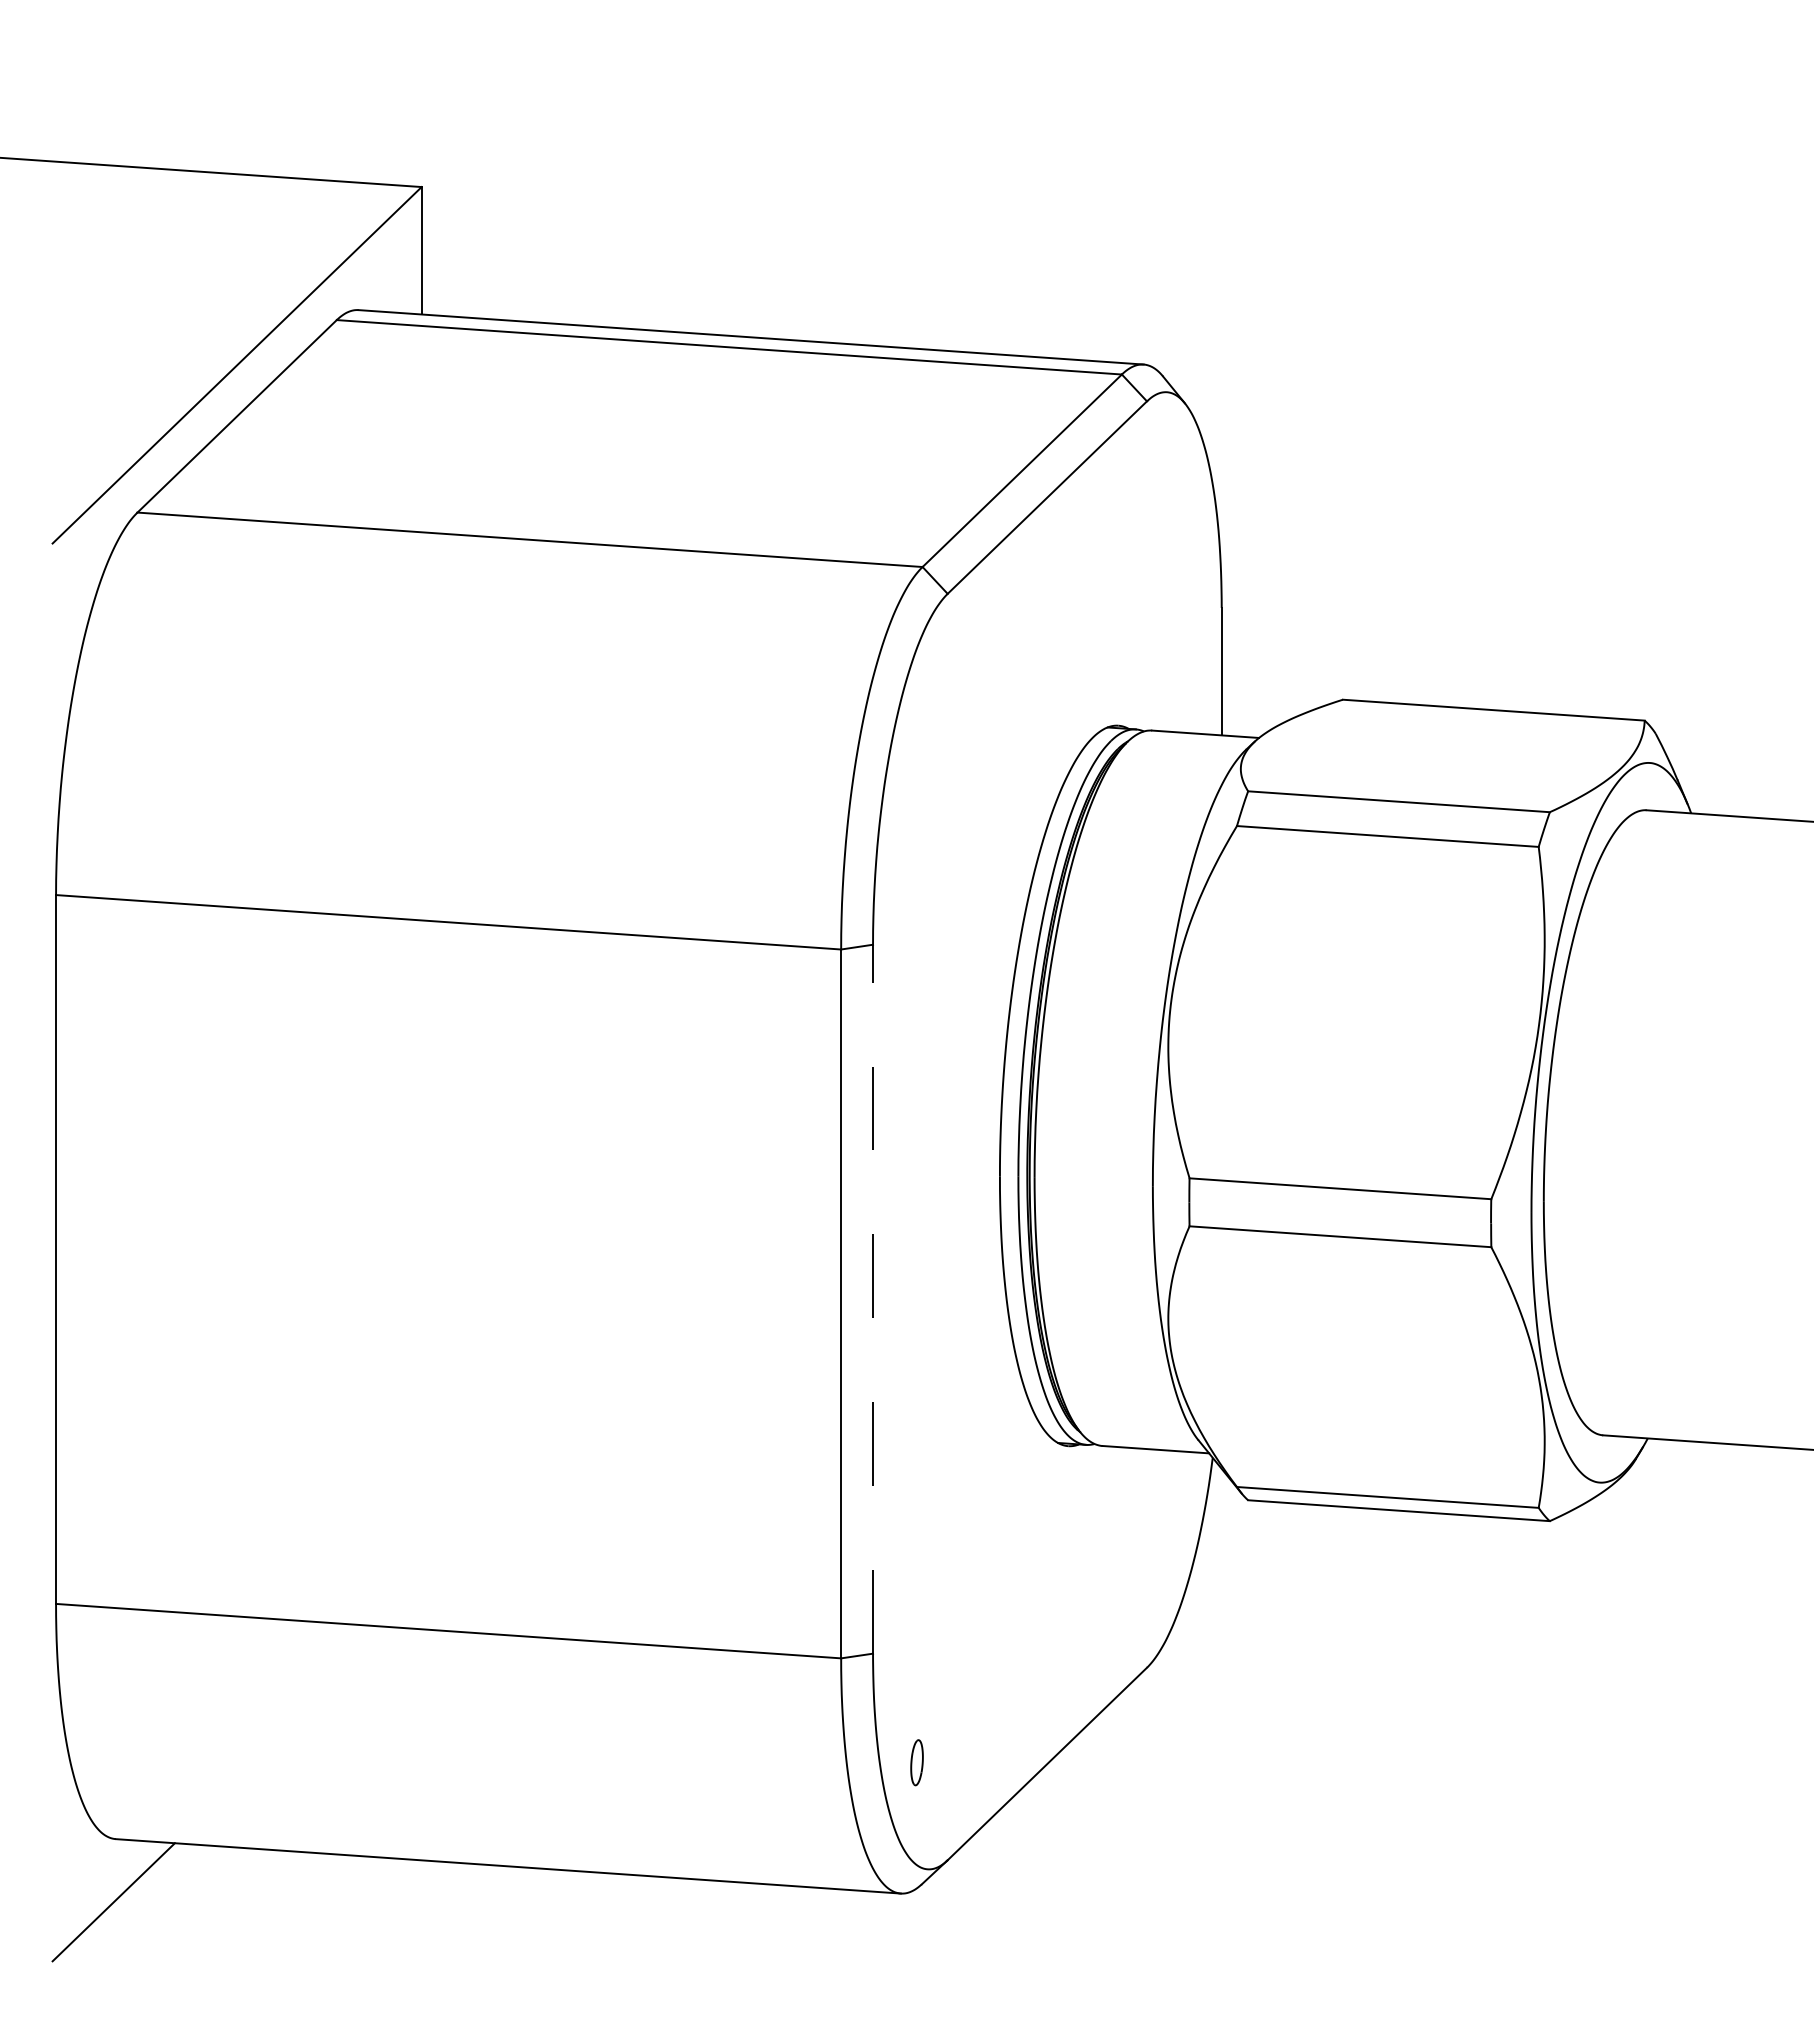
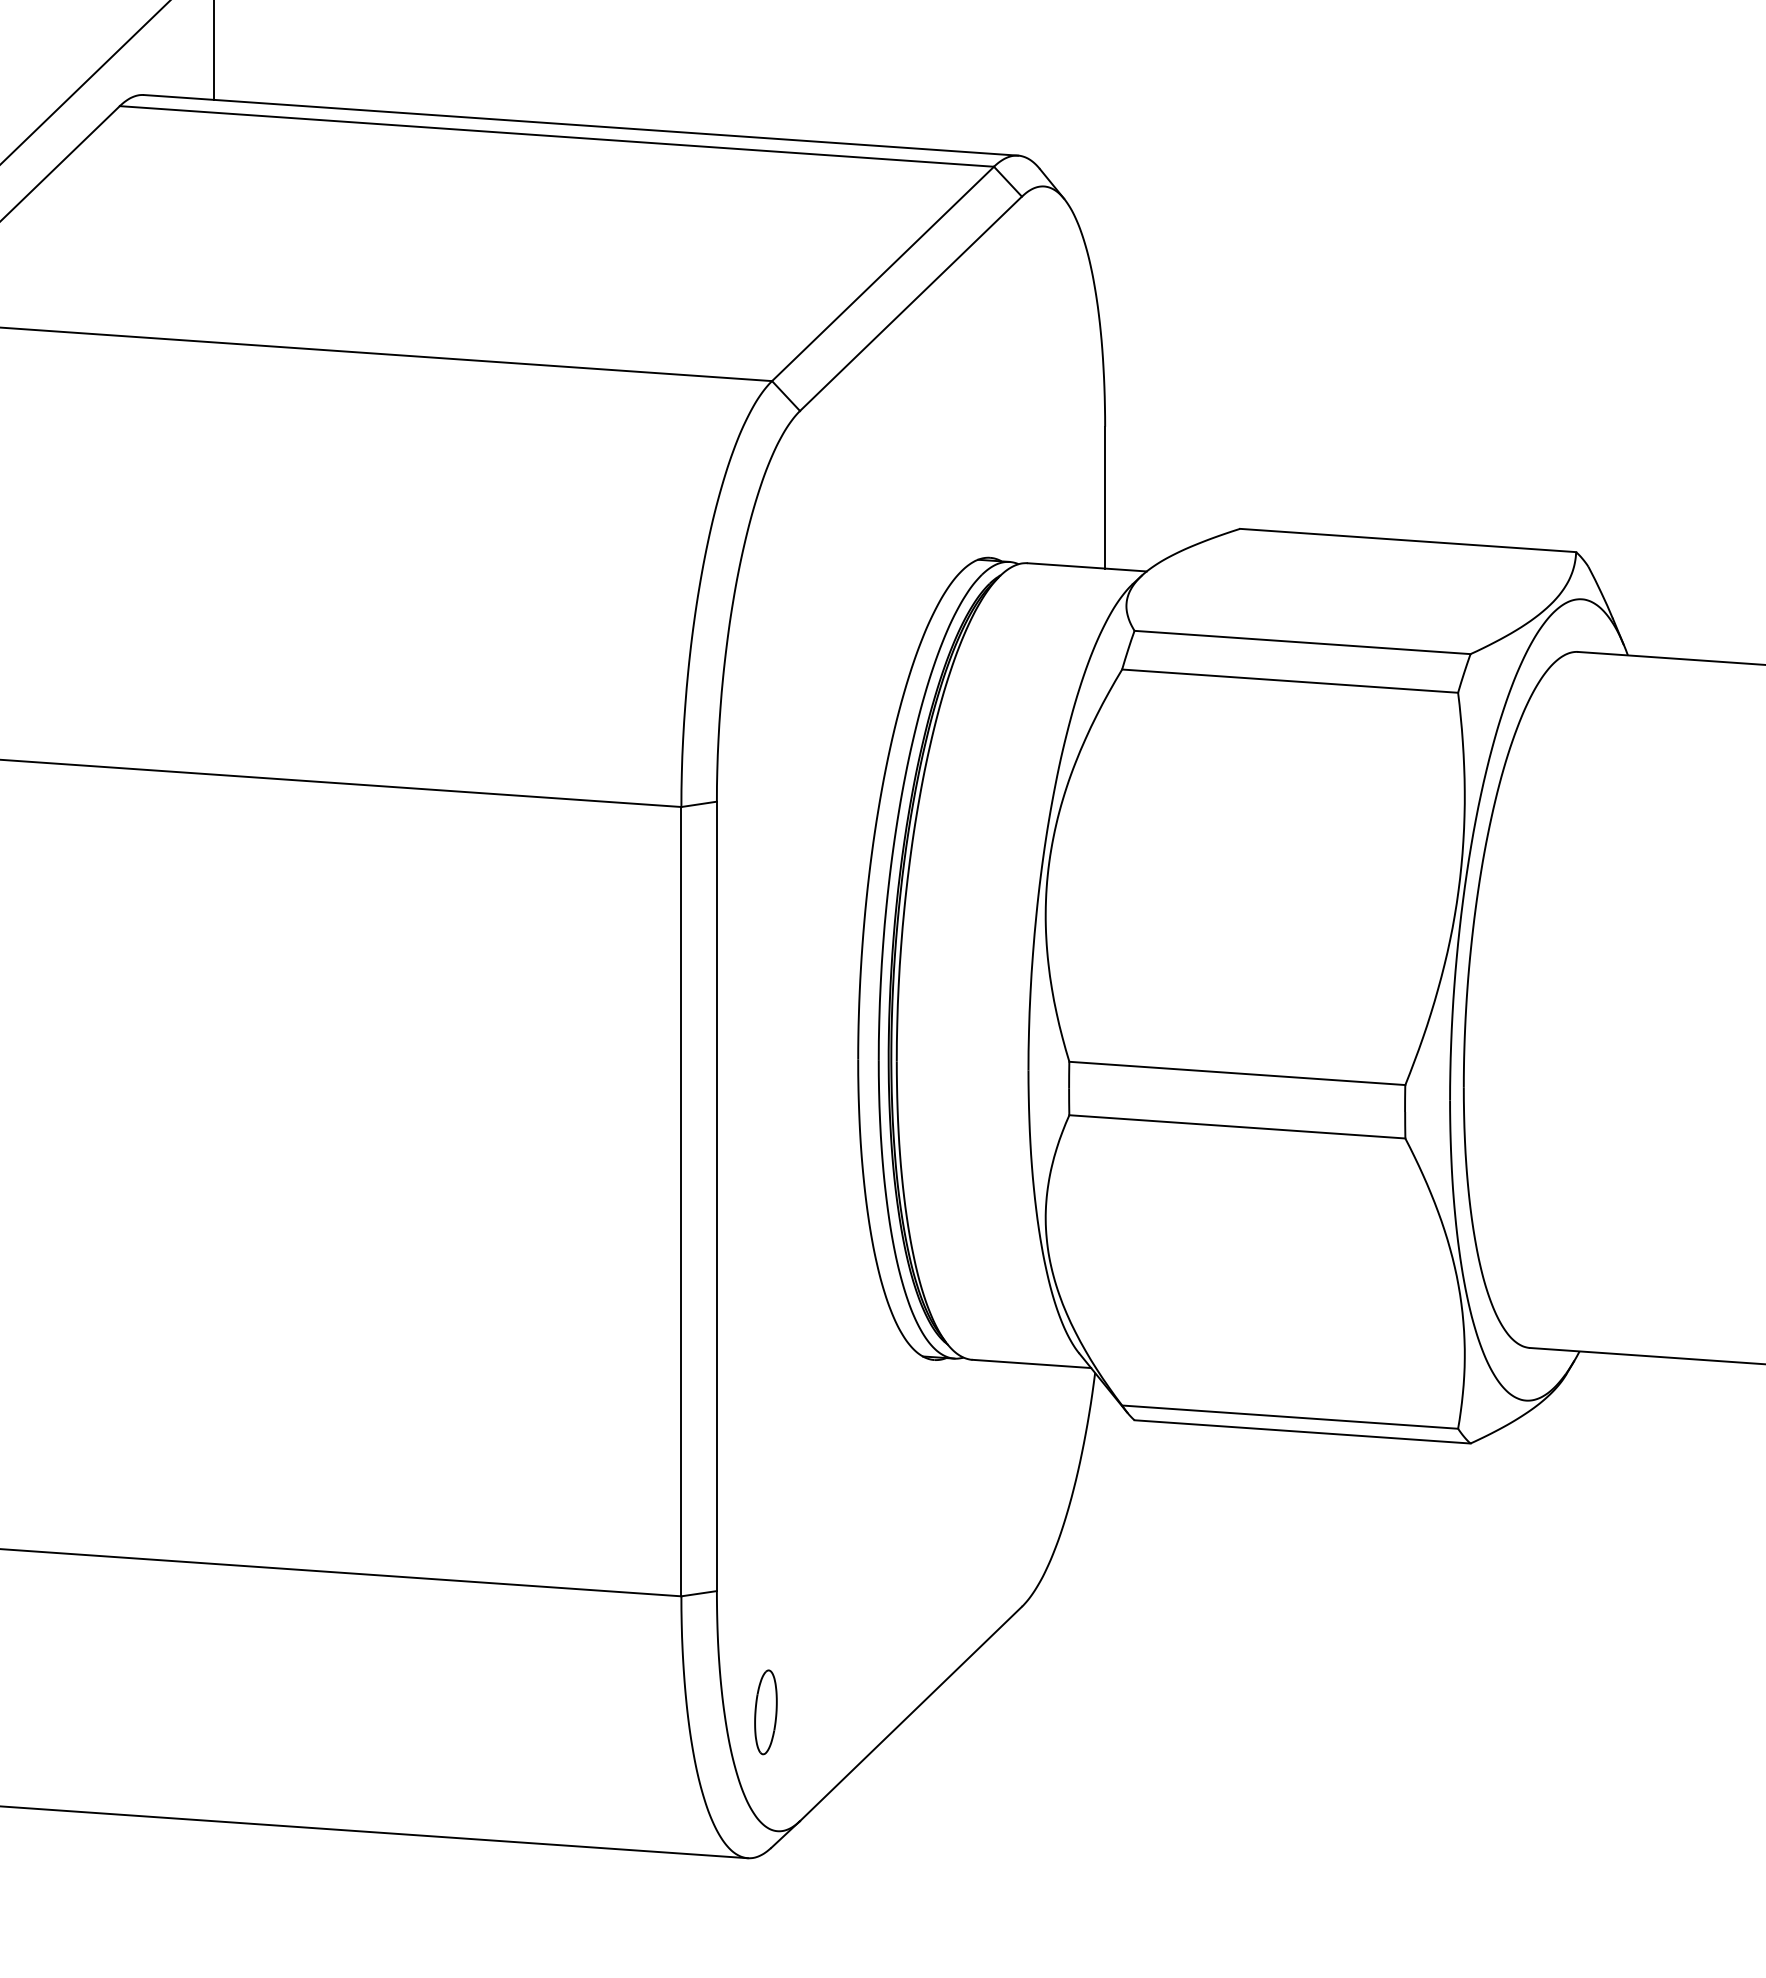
line: (873, 1298) -> (717, 1195), dashed -> solid
part: (916, 1762) -> (765, 1712), size x1.67

